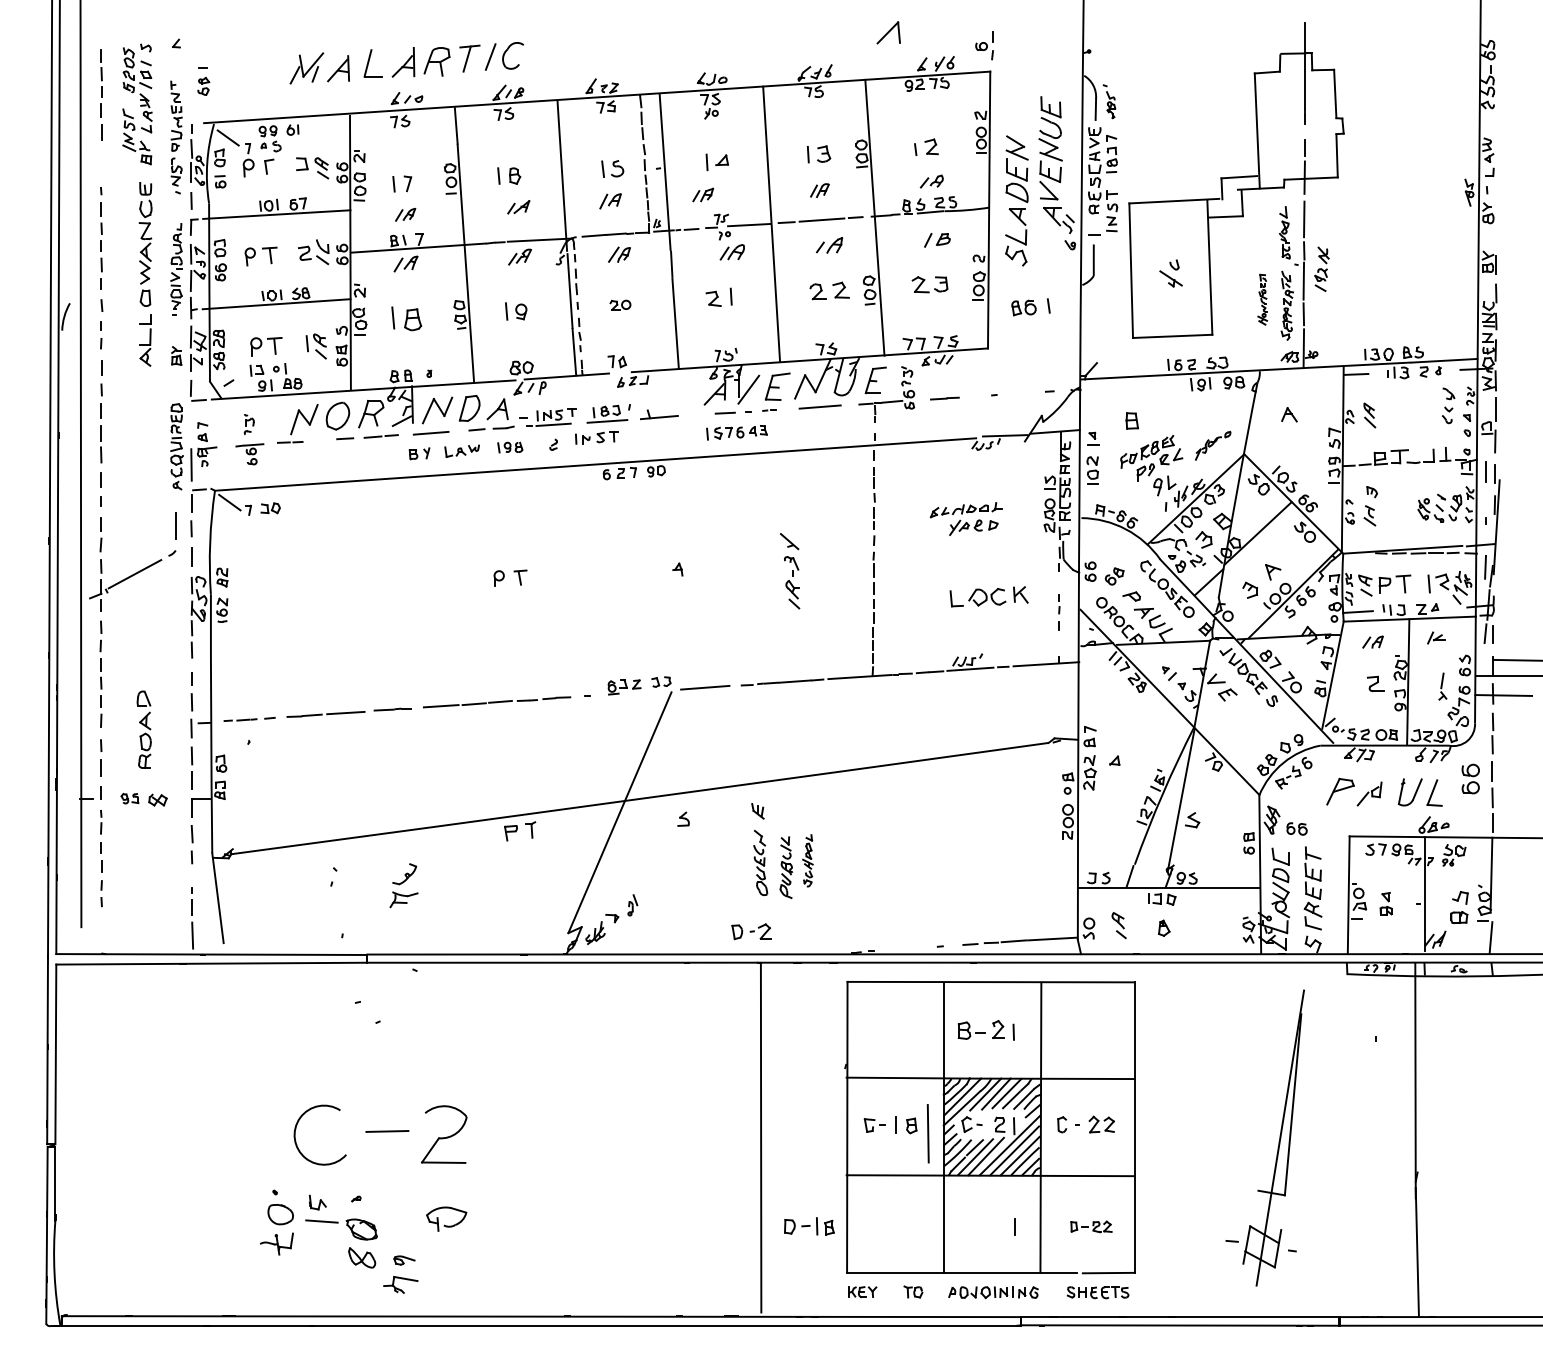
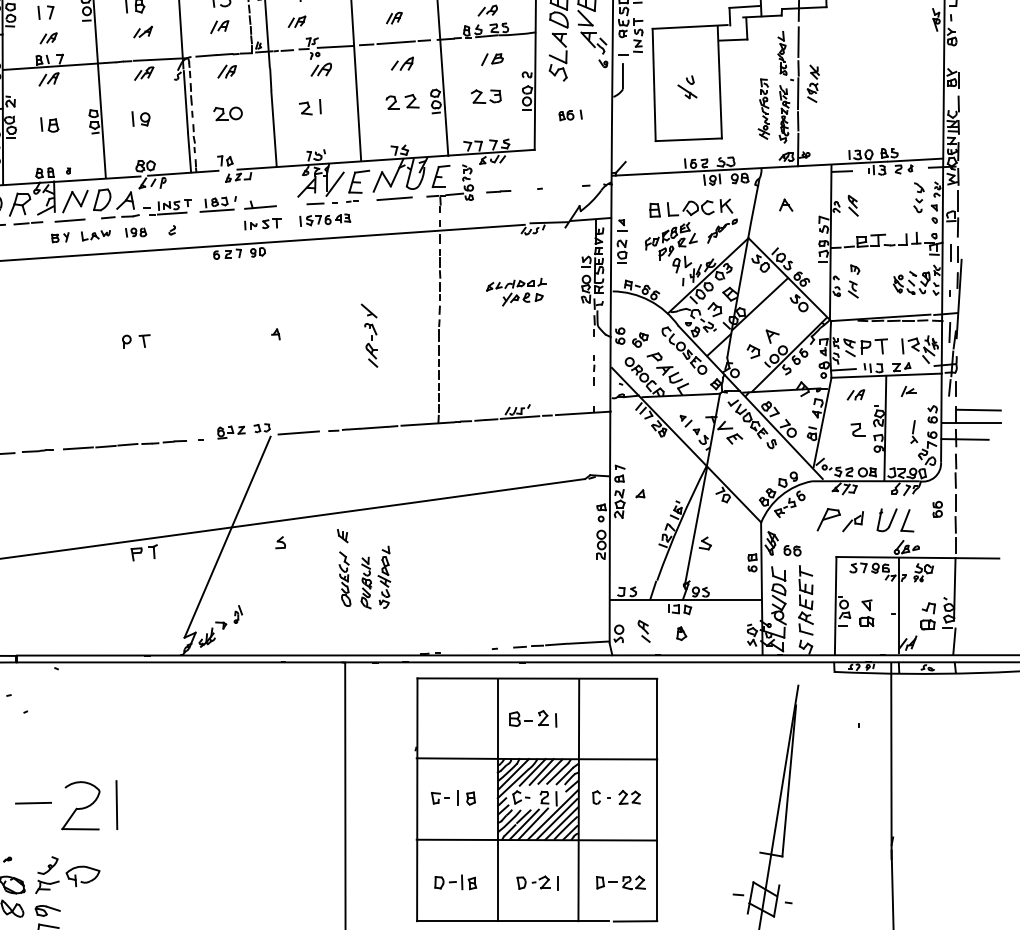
part: (1262, 299) -> (763, 109), size x1.43
part: (620, 304) -> (228, 113), size x1.67
part: (1031, 306) -> (570, 114), size x0.71
part: (406, 318) -> (49, 124), size x0.71
part: (596, 437) -> (262, 224), moved
part: (988, 596) -> (699, 207), moved
part: (1471, 779) -> (938, 509), size x0.62
part: (807, 860) -> (384, 577), size x1.43
part: (403, 885) -> (46, 874), moved
part: (1385, 903) -> (866, 612), size x1.43
part: (751, 931) -> (533, 882), moved
line: (927, 1133) -> (116, 804), moved
part: (809, 1226) -> (455, 882), moved
part: (1091, 1226) -> (621, 882), size x1.43
part: (404, 1260) -> (47, 910), size x1.43

